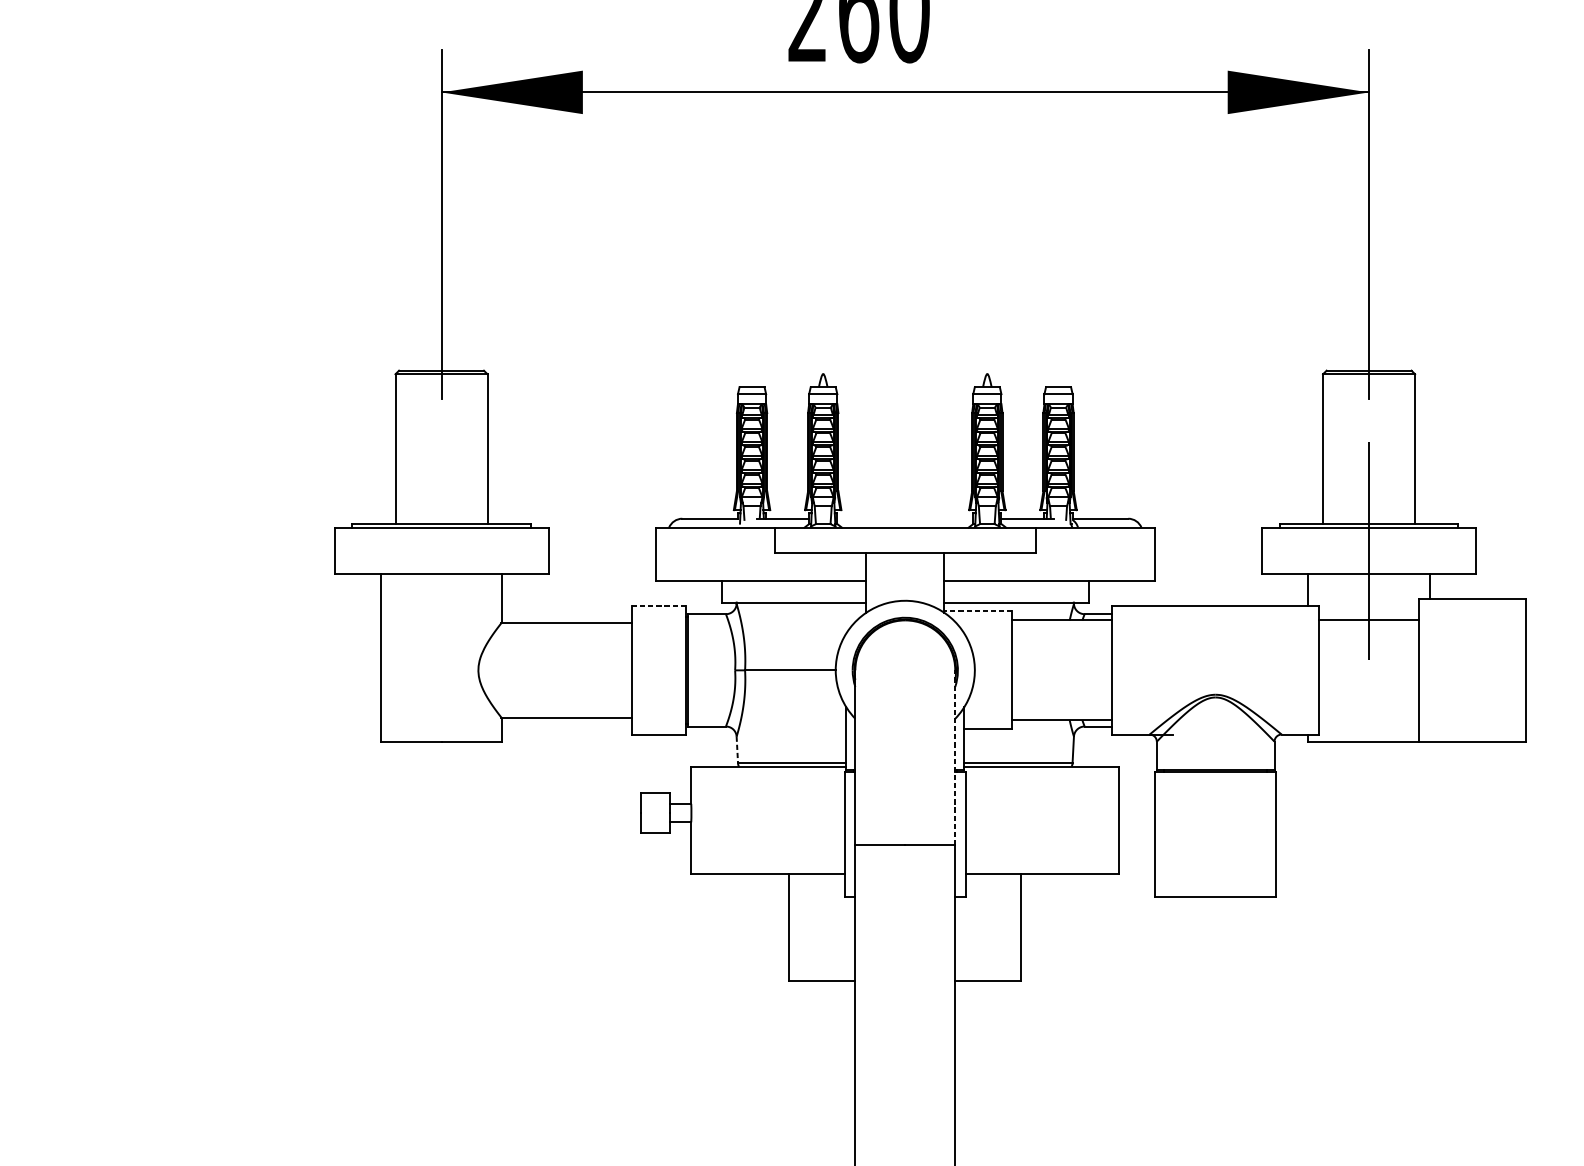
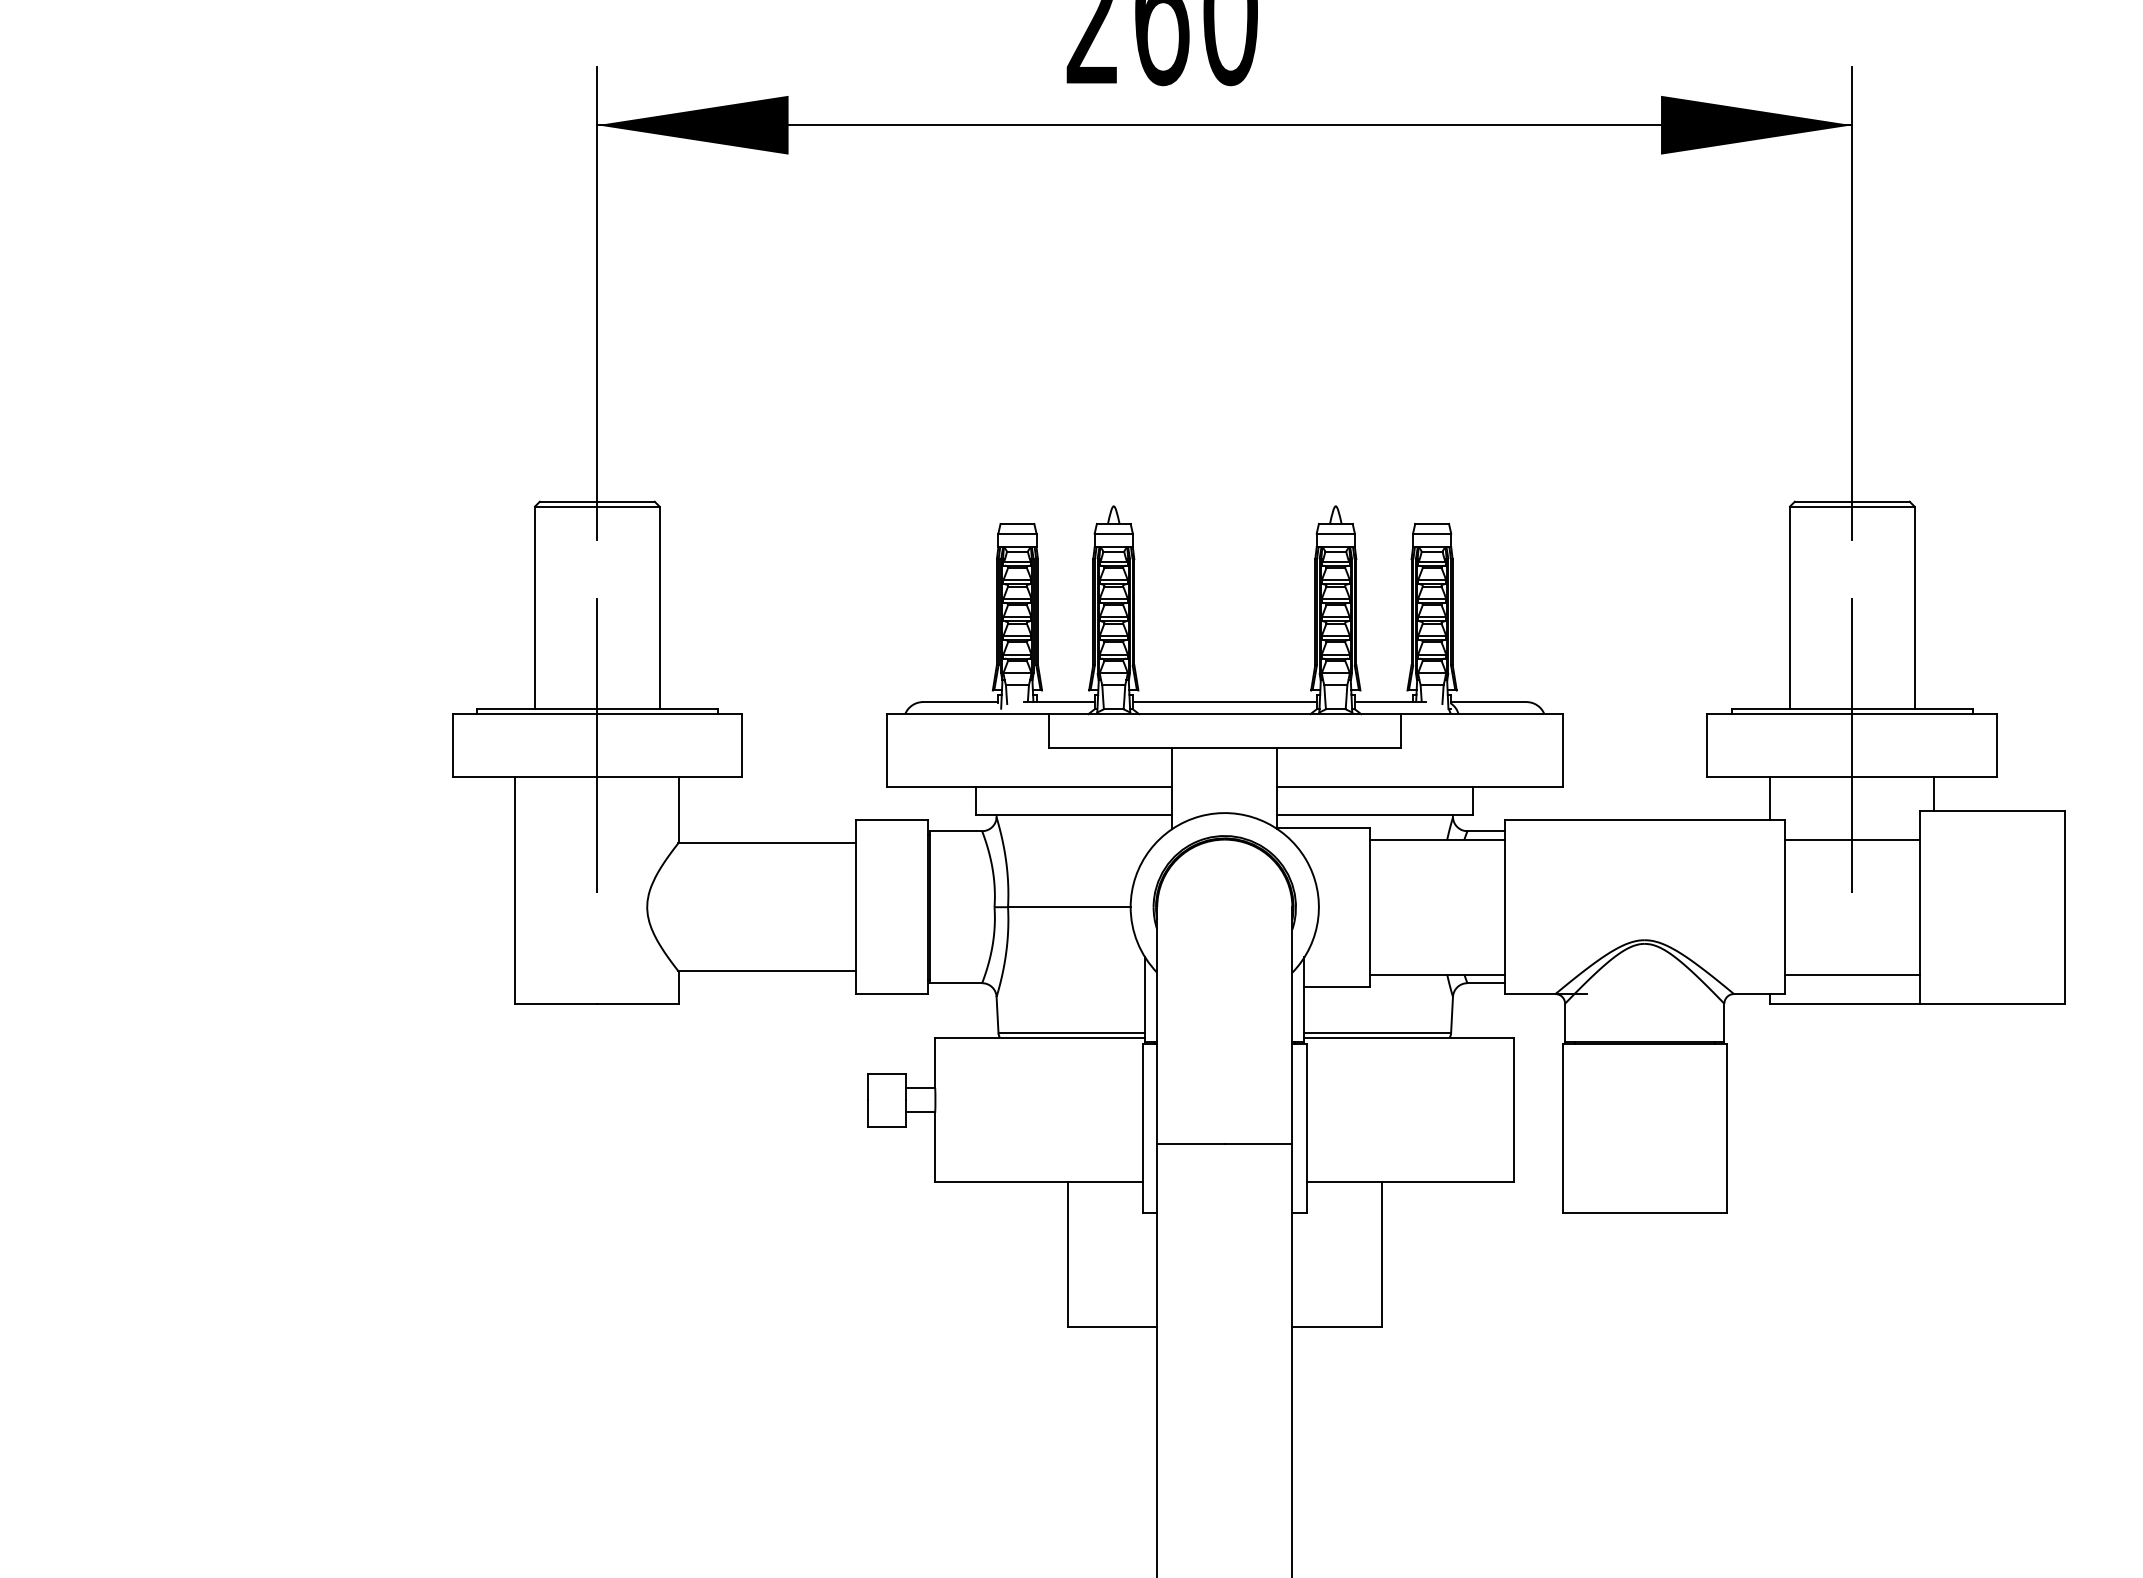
line: (905, 519) -> (1224, 702), added
line: (441, 550) -> (597, 745), added
line: (658, 606) -> (891, 820), dashed -> solid
line: (978, 611) -> (1323, 827), dashed -> solid
line: (1368, 720) -> (1851, 974), added
line: (737, 750) -> (997, 1015), dashed -> solid
line: (955, 757) -> (1292, 1024), dashed -> solid

